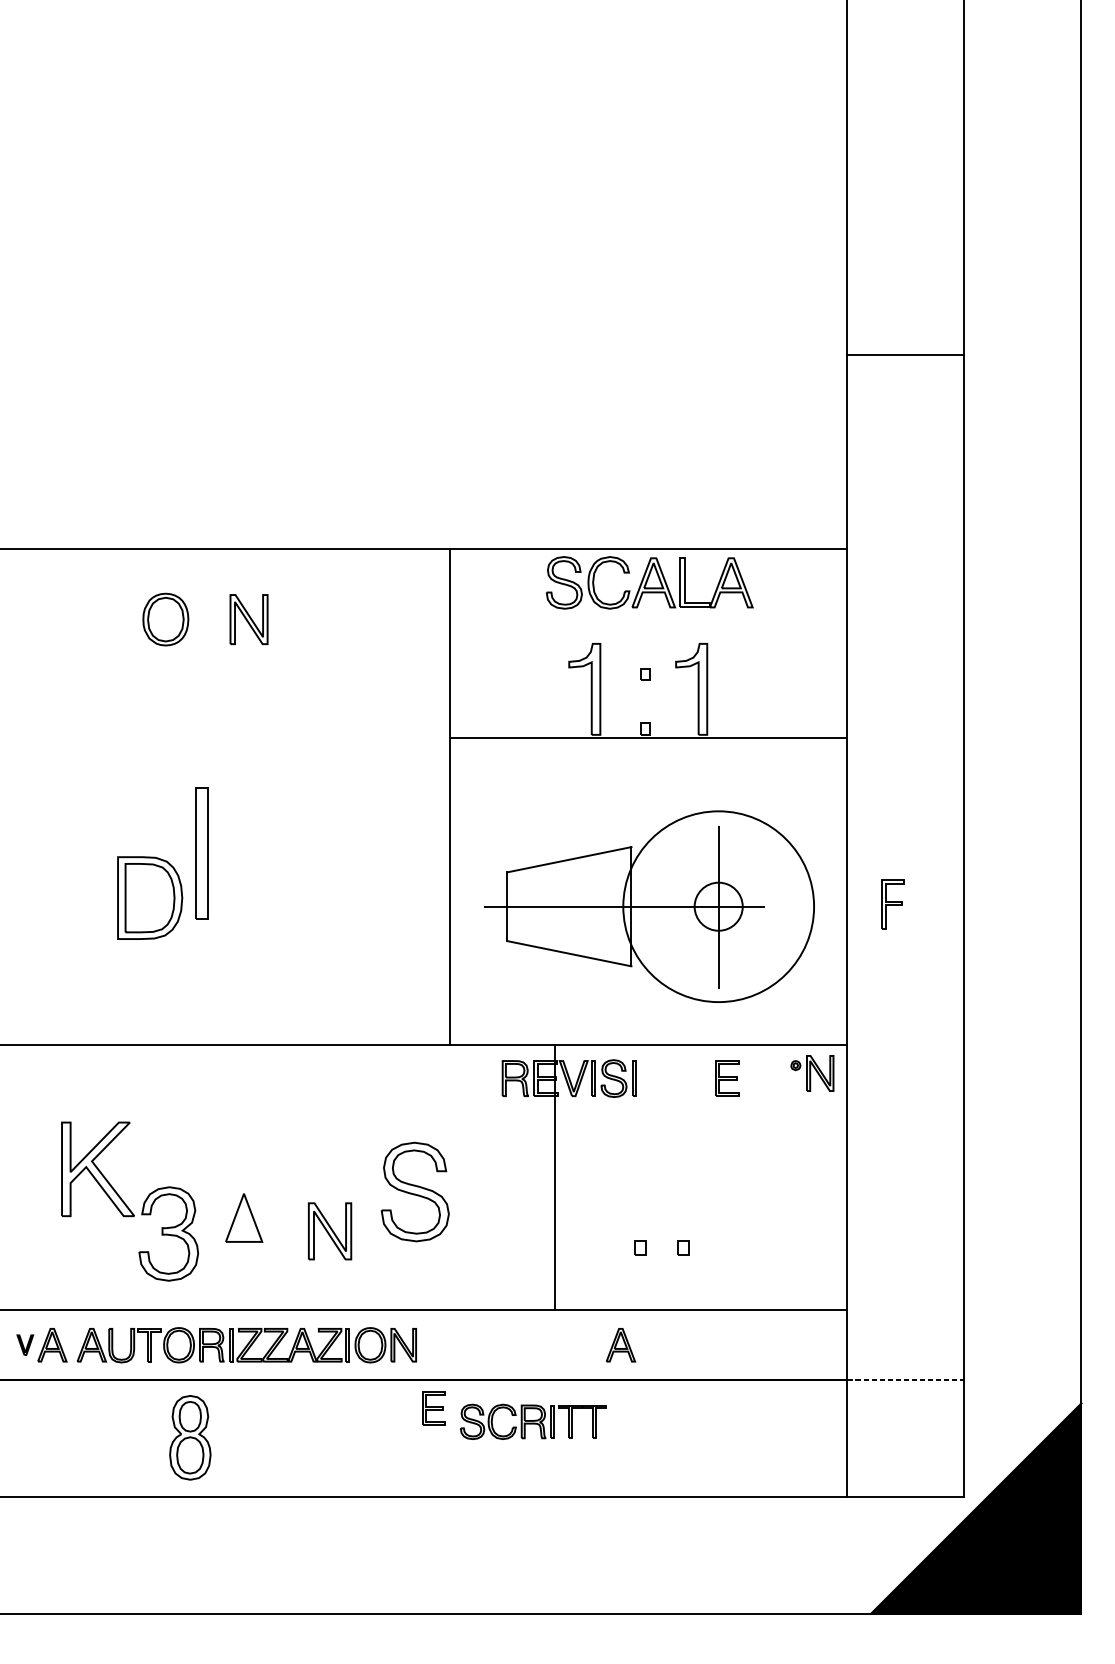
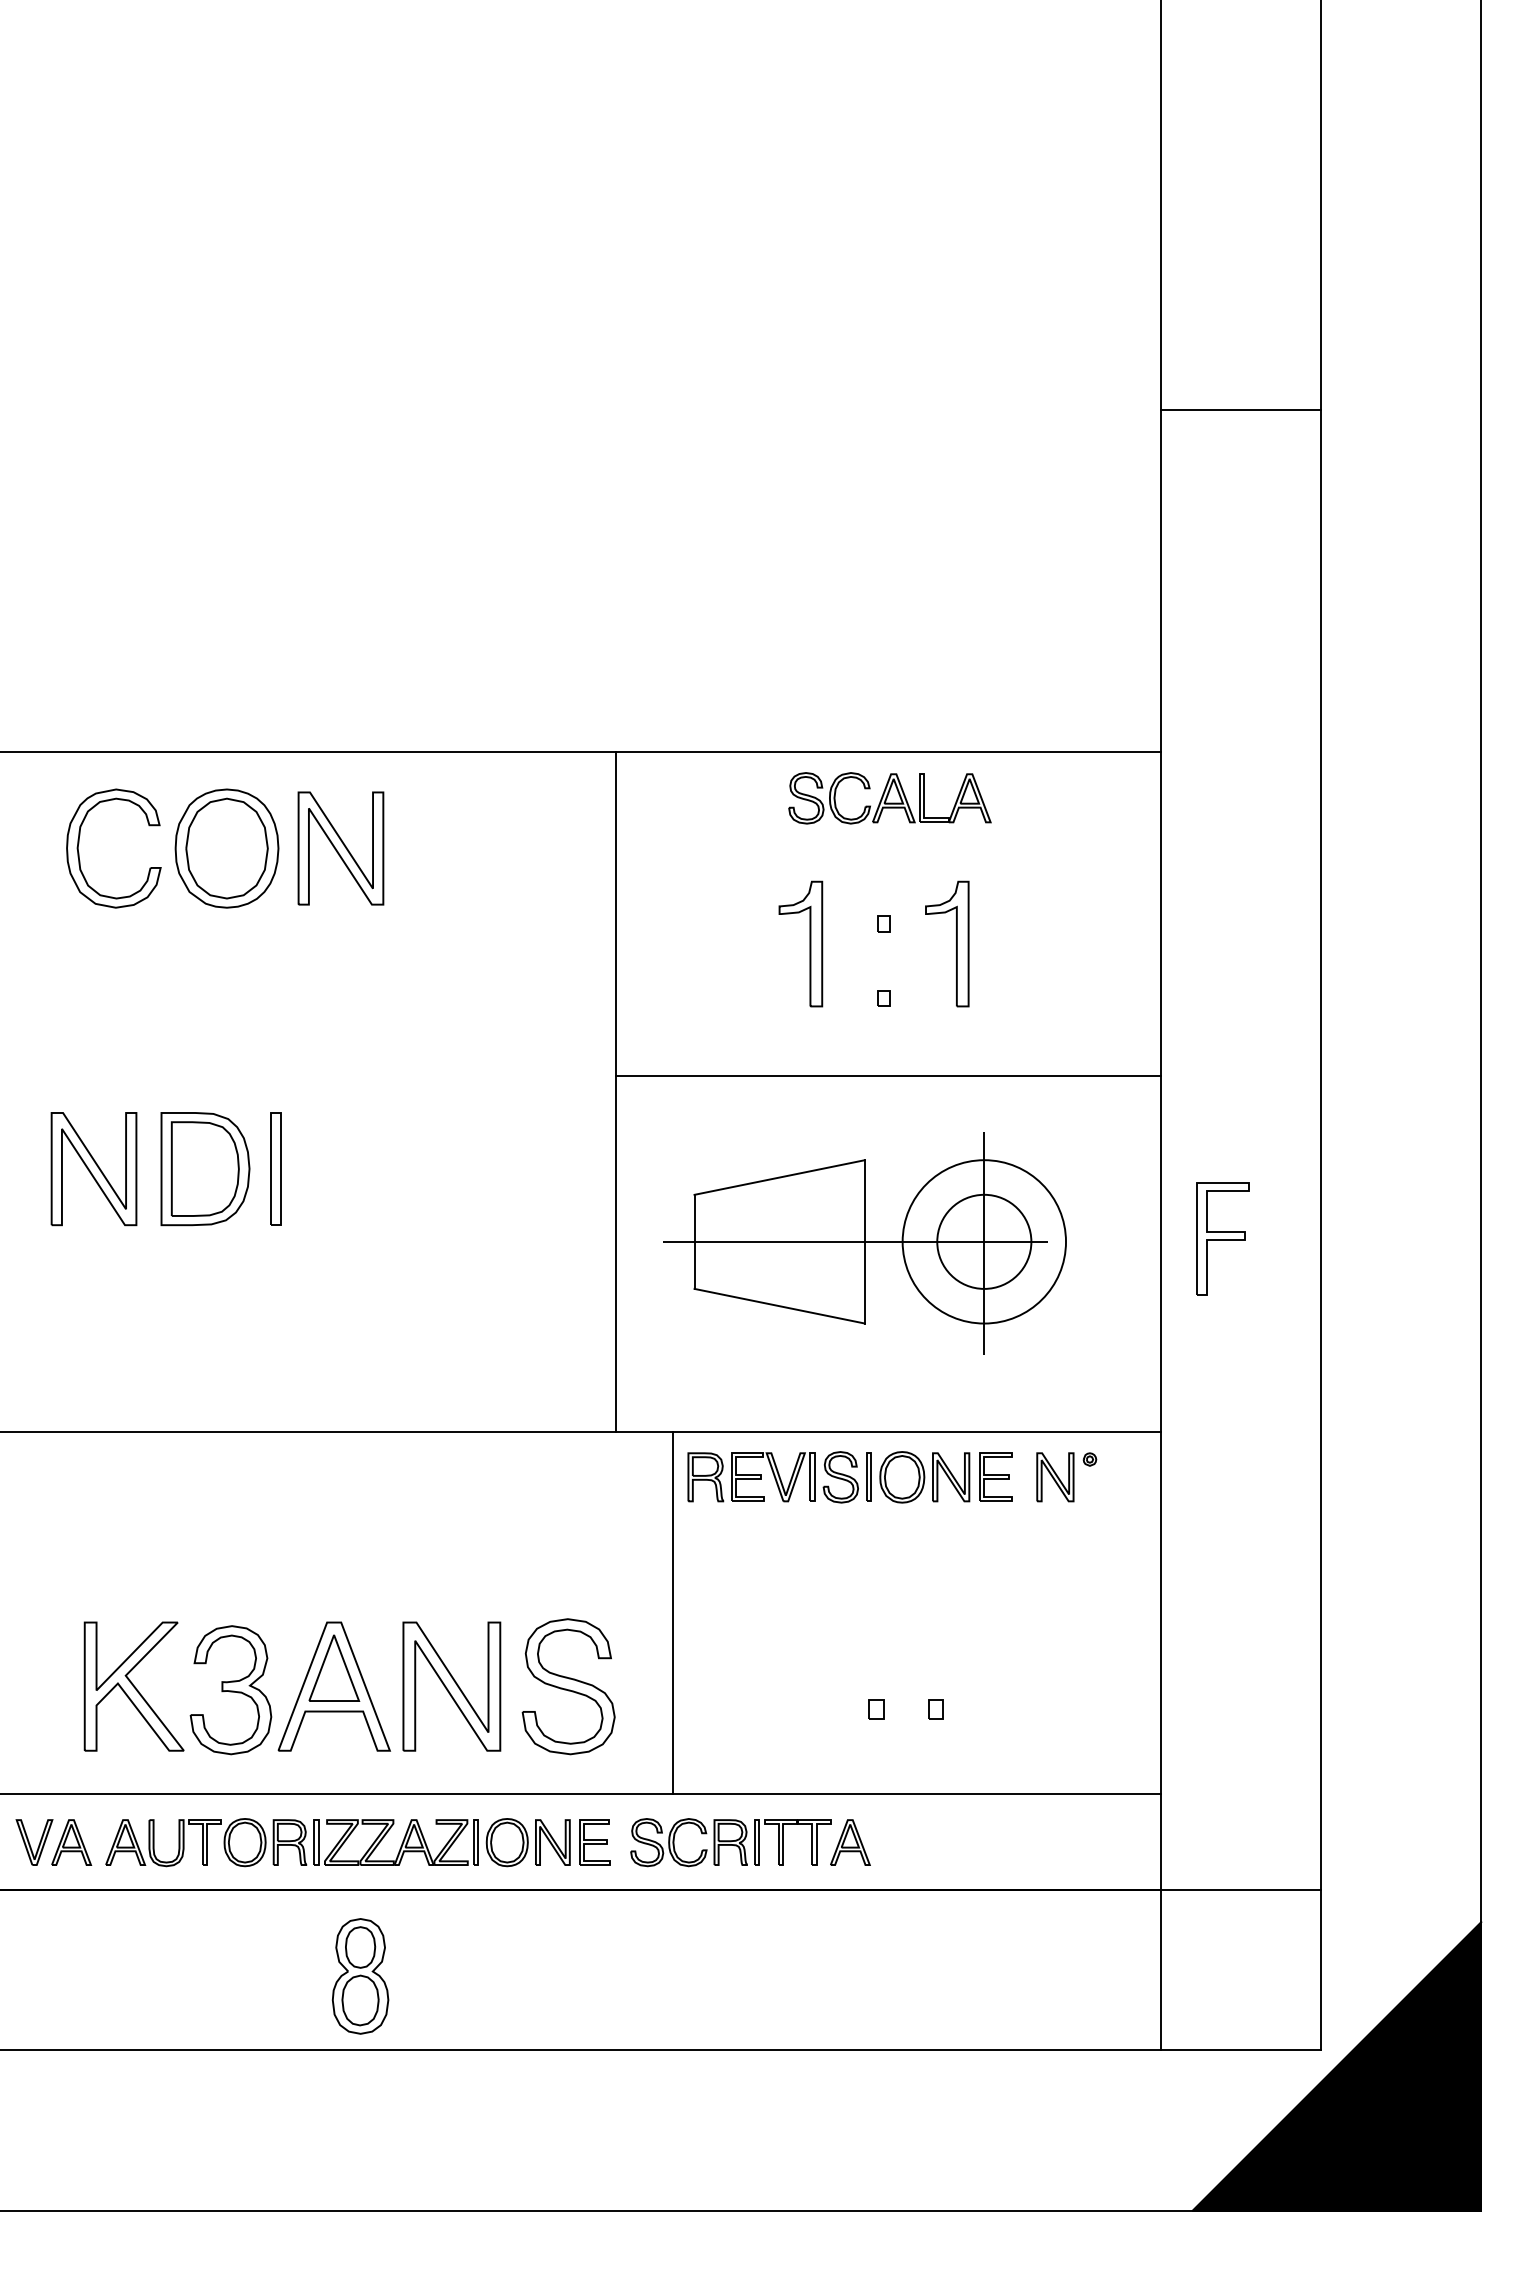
line: (905, 355) -> (1240, 410), moved
part: (649, 583) -> (889, 798), size x0.71
part: (165, 619) -> (226, 848), size x1.67
part: (248, 619) -> (340, 848), size x1.67
part: (58, 622) -> (79, 852), added
line: (648, 738) -> (887, 1076), moved
part: (68, 853) -> (93, 1169), added
part: (201, 853) -> (275, 1168), size x0.62
part: (150, 898) -> (205, 1169), moved
part: (892, 904) -> (1222, 1238), size x1.67
circle: (718, 906) -> (984, 1241), size x0.62
circle: (718, 906) -> (984, 1241), size x1.43
part: (820, 1073) -> (1055, 1477), moved
part: (675, 1078) -> (924, 1477), added
part: (97, 1169) -> (133, 1686), moved
line: (555, 1177) -> (673, 1612), moved
part: (415, 1191) -> (568, 1686), moved
part: (243, 1231) -> (333, 1686), added
part: (329, 1231) -> (451, 1686), size x1.67
part: (25, 1345) -> (34, 1842), size x1.67
line: (906, 1380) -> (1241, 1890), dashed -> solid
part: (434, 1408) -> (594, 1842), moved
part: (533, 1421) -> (730, 1842), moved
part: (190, 1437) -> (360, 1976), moved

